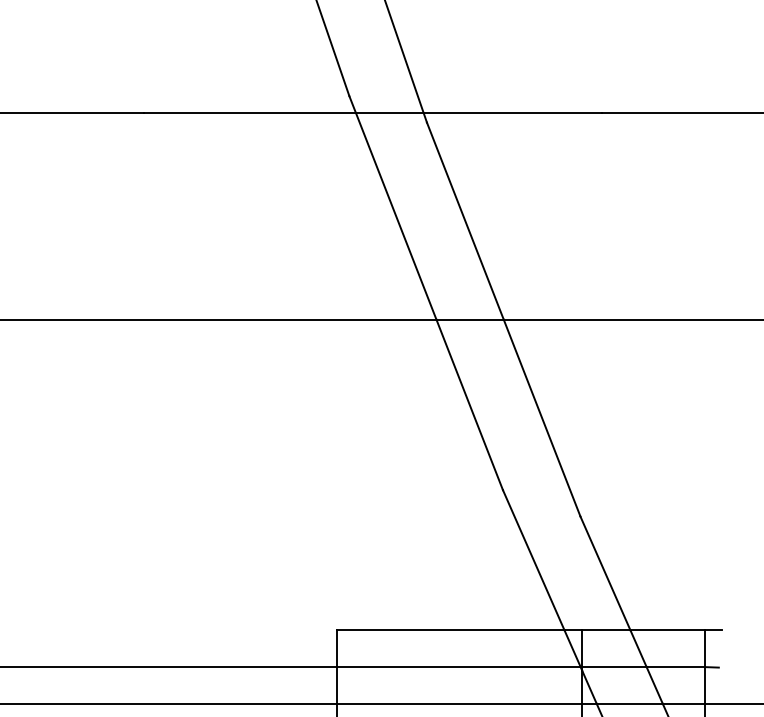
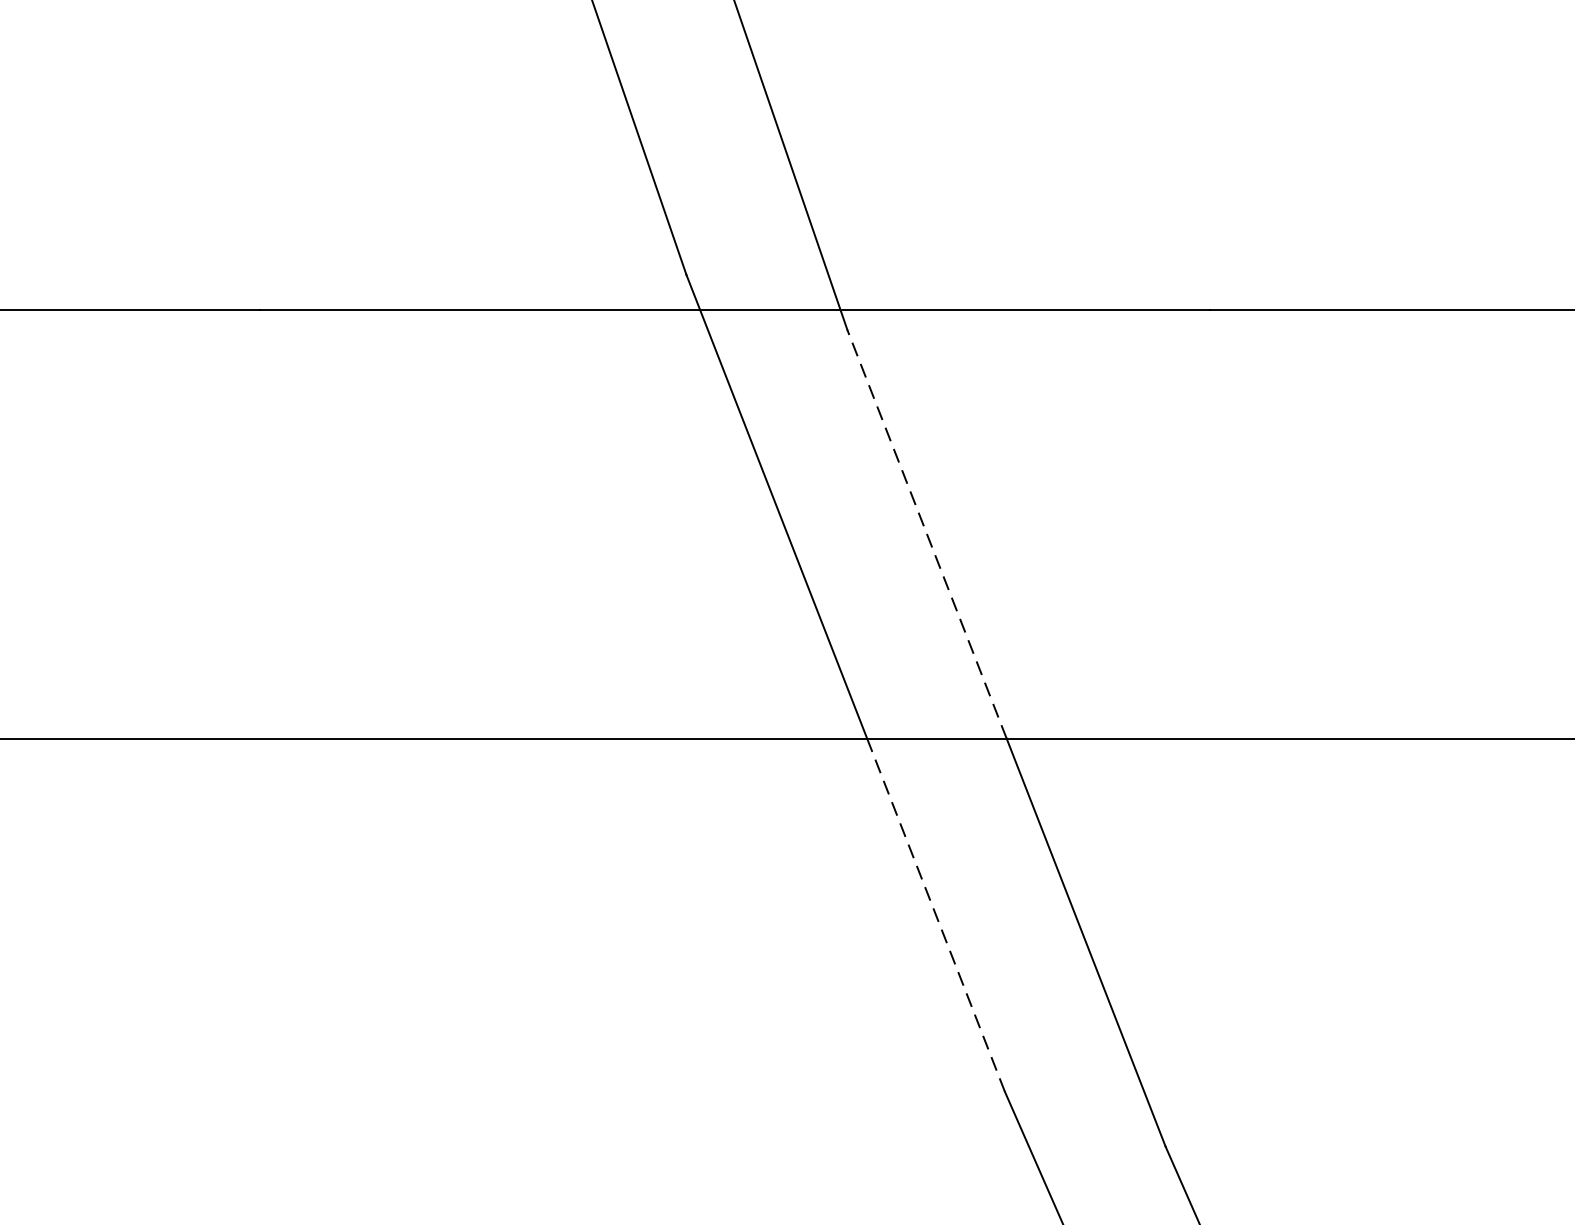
line: (465, 221) -> (927, 534), solid -> dashed
line: (469, 404) -> (935, 914), solid -> dashed

